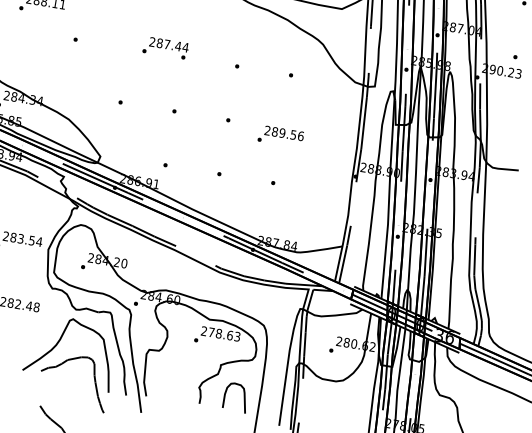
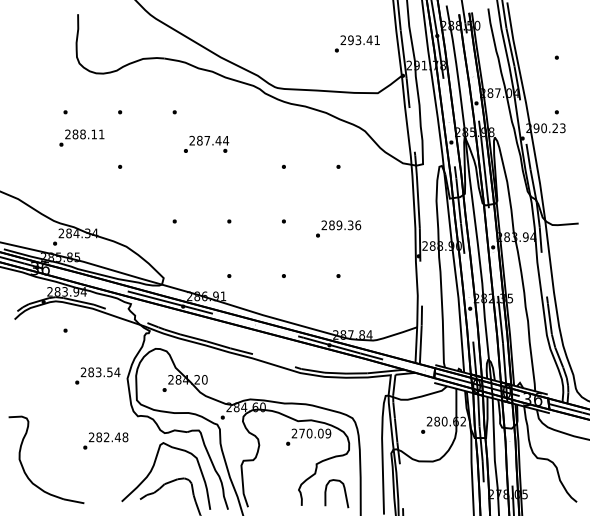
text: (165, 47) -> (206, 143), moved
text: (293, 134) -> (350, 224), 289.56 -> 289.36
text: (227, 335) -> (318, 433), 278.63 -> 270.09

